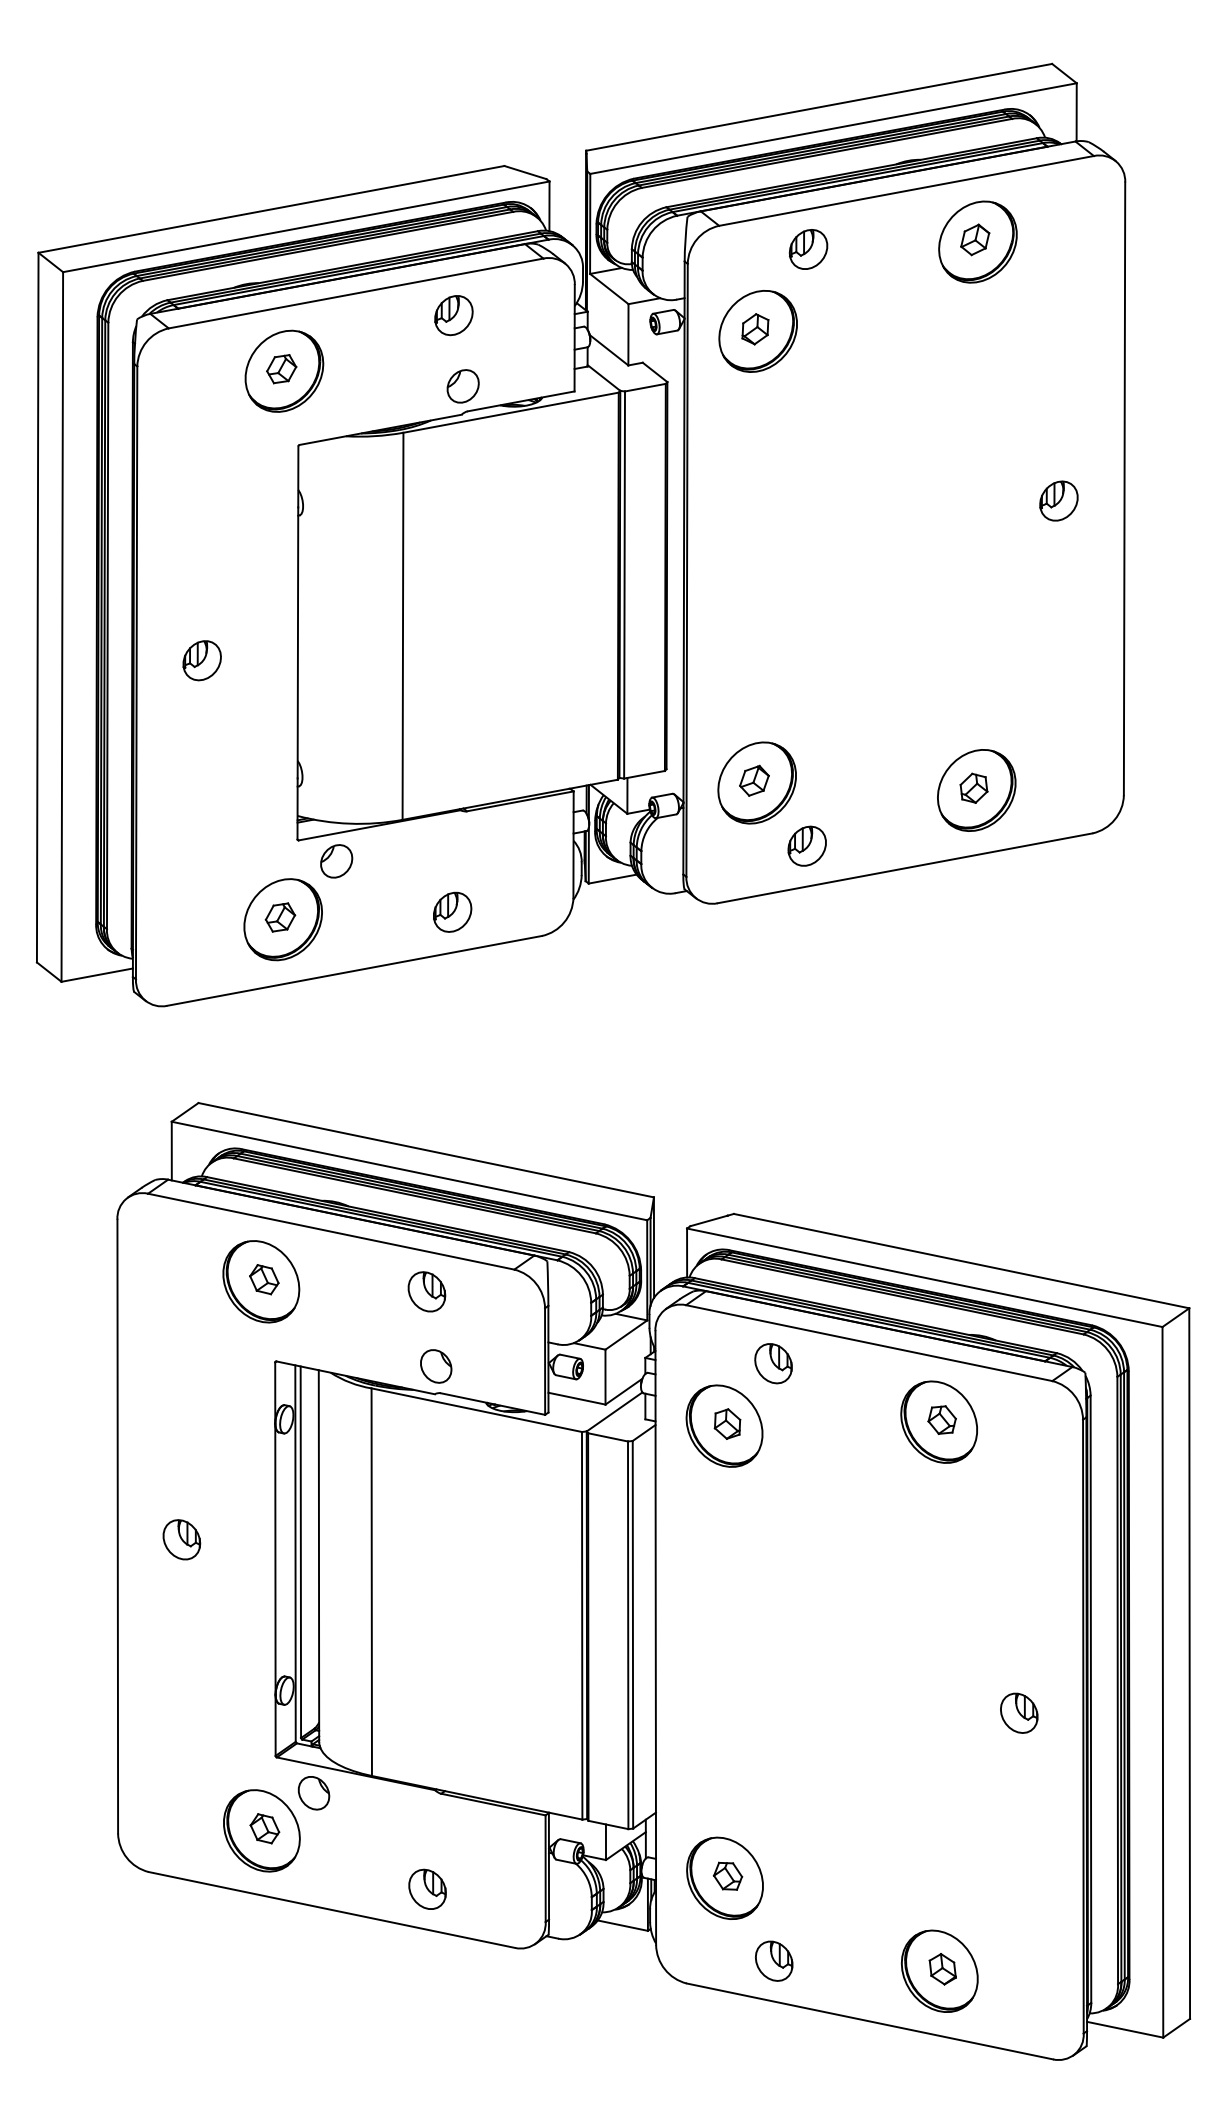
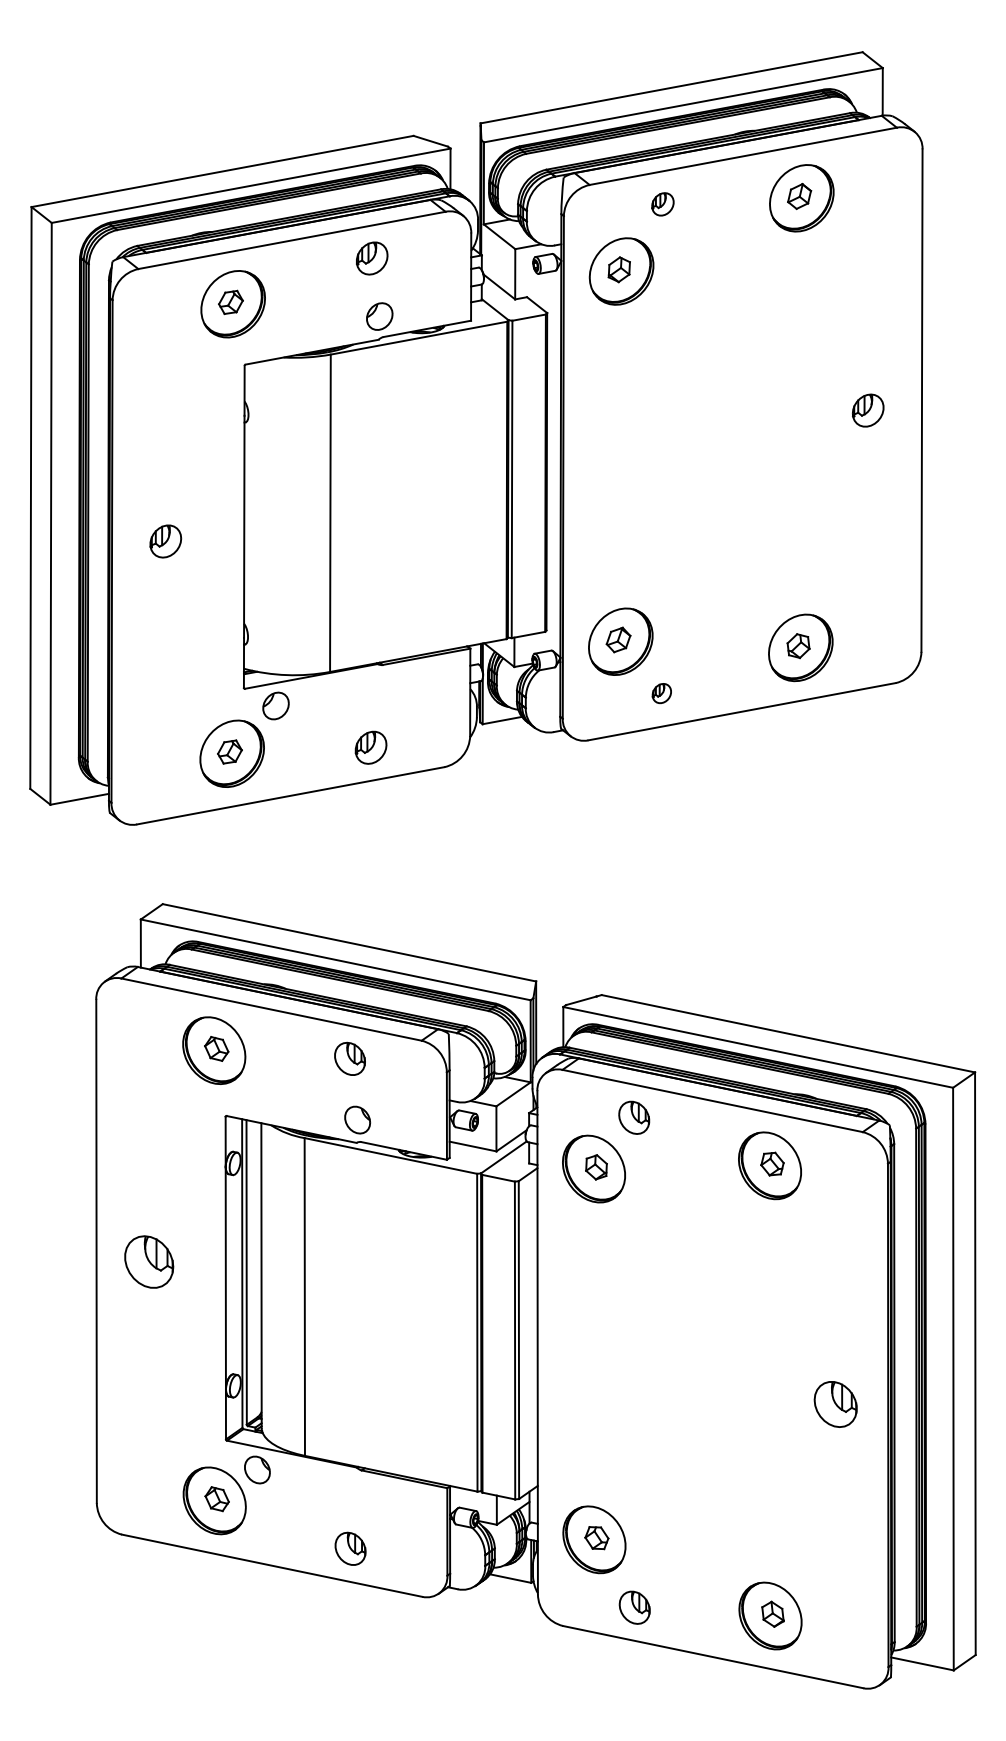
part: (808, 249) -> (662, 204), size x0.7
part: (806, 846) -> (661, 693), size x0.6
part: (181, 1540) -> (148, 1262), size x1.6
part: (1019, 1713) -> (835, 1404), size x1.4

